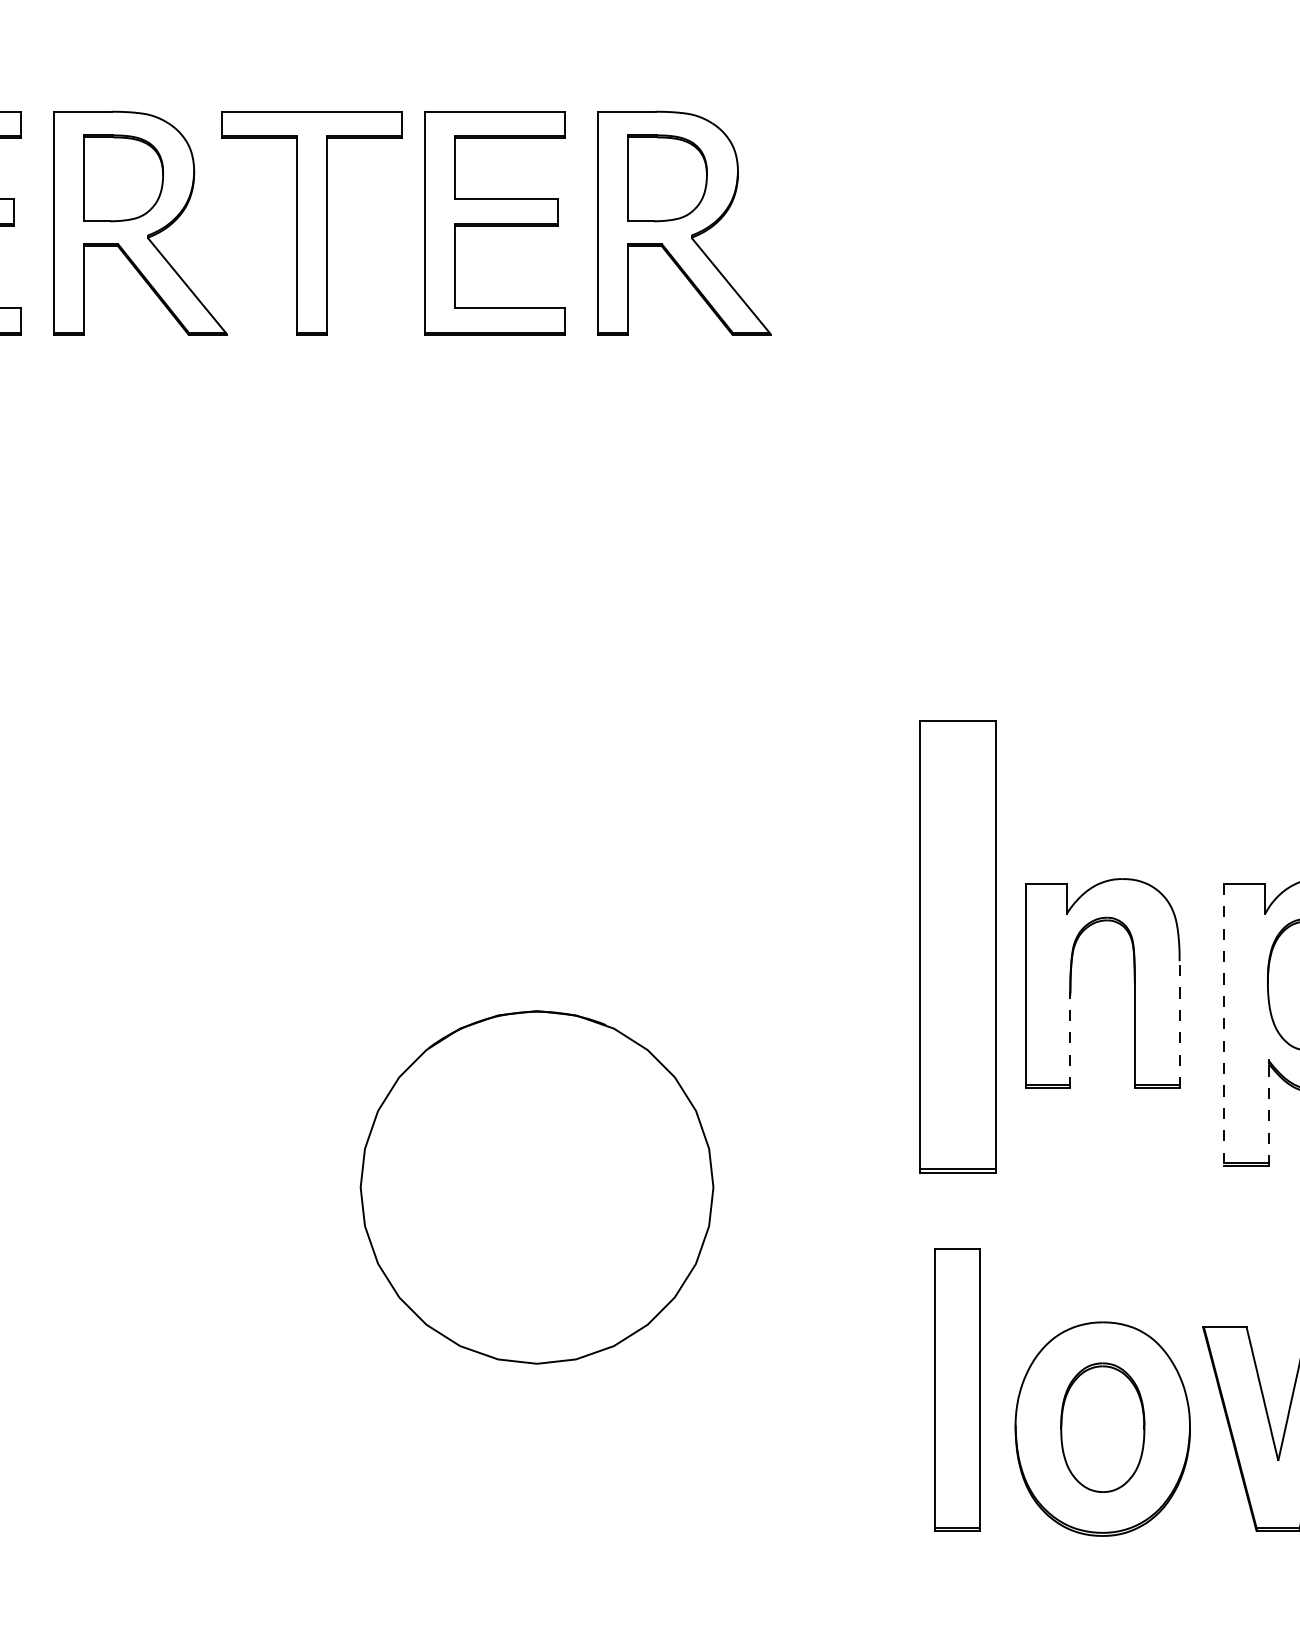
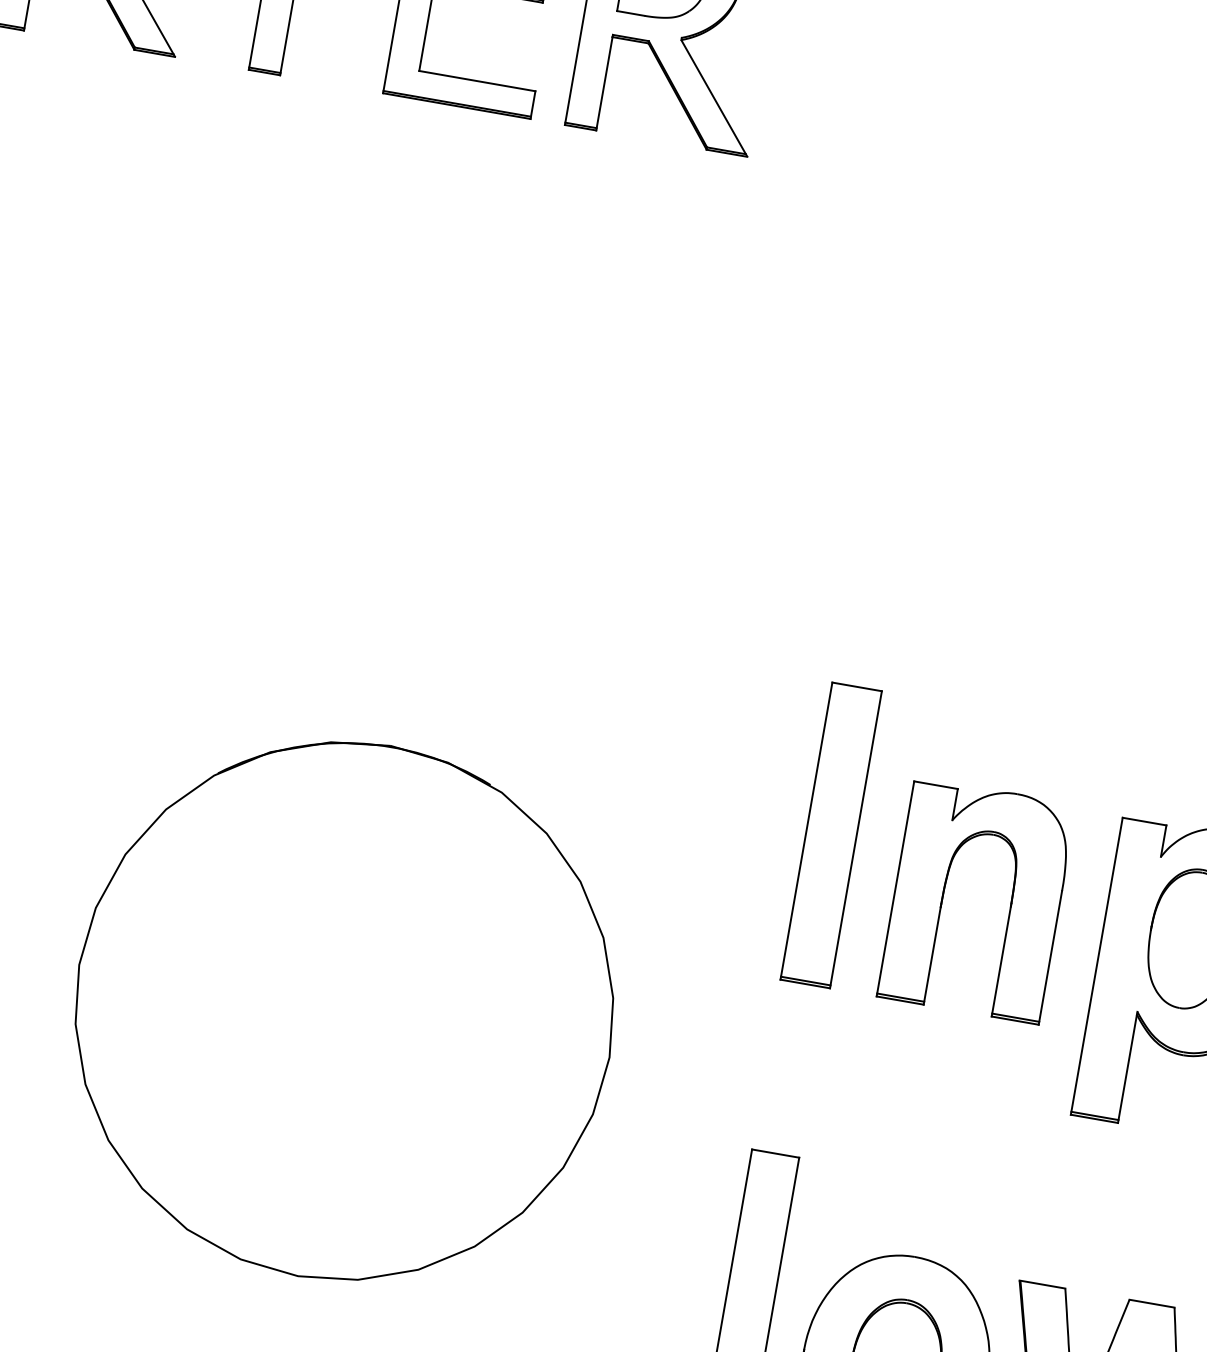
part: (957, 946) -> (831, 834), size x0.62
line: (1179, 1024) -> (1050, 957), dashed -> solid
line: (1223, 1025) -> (1096, 966), dashed -> solid
line: (1070, 1041) -> (932, 955), dashed -> solid
line: (1268, 1114) -> (1127, 1068), dashed -> solid
part: (536, 1187) -> (343, 1011), size x1.43

